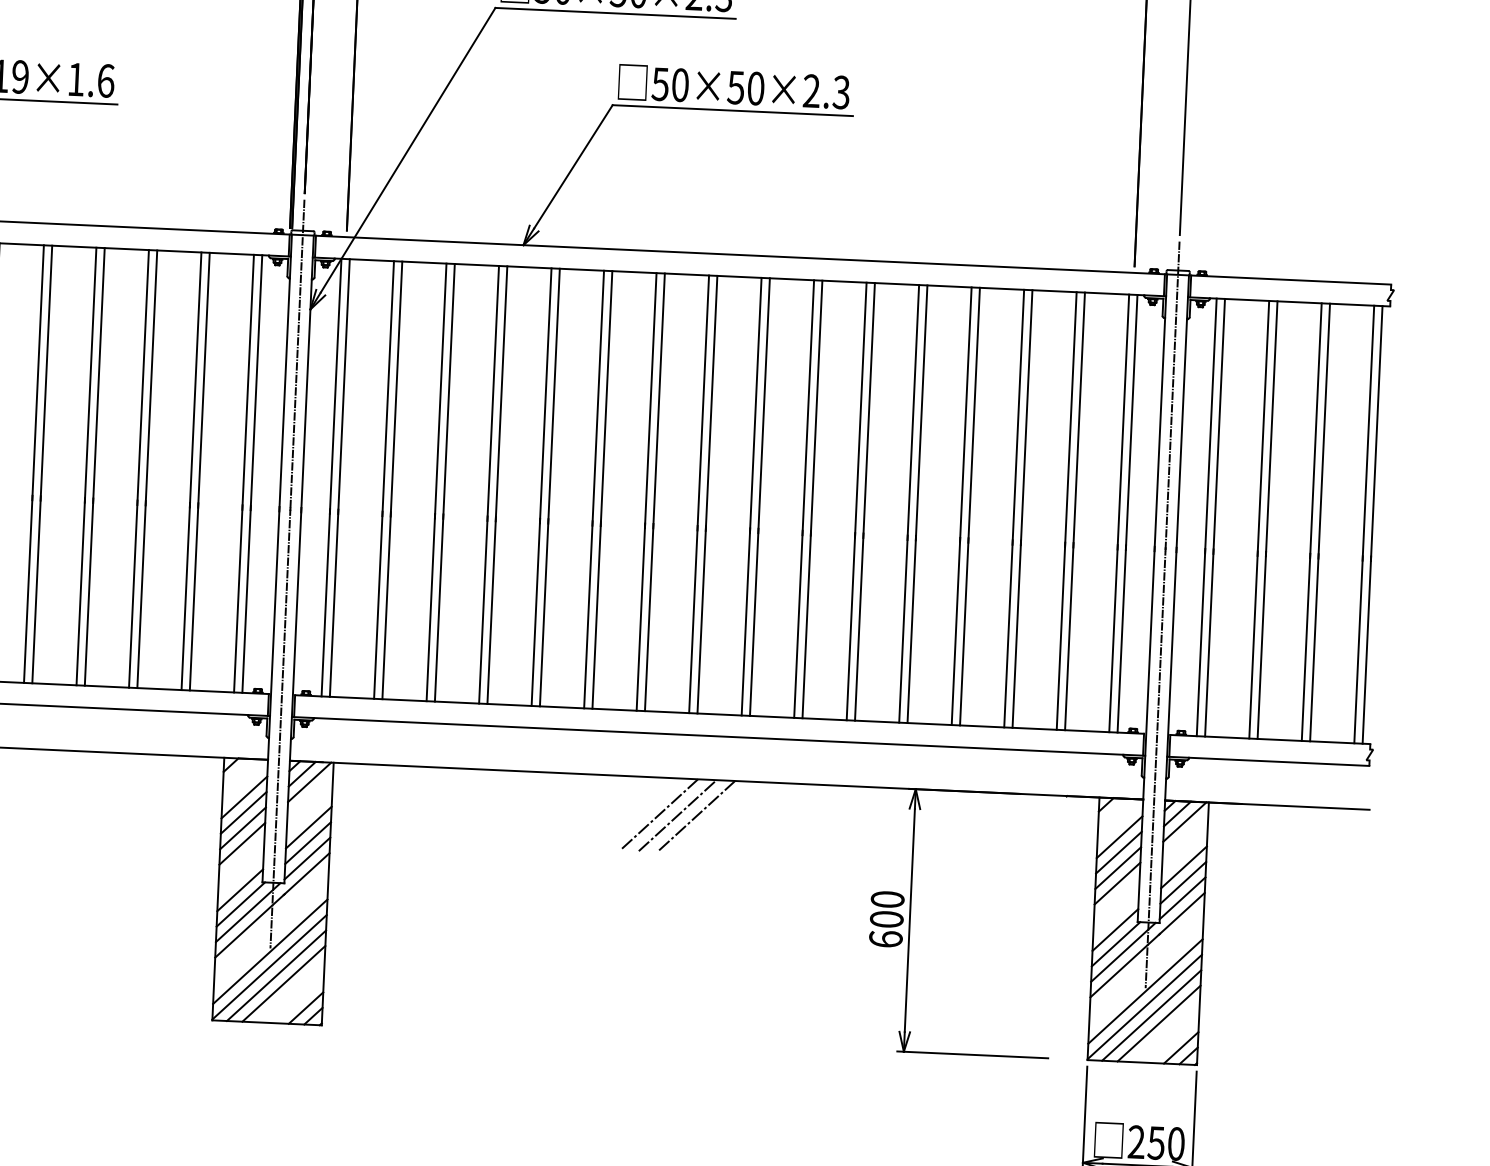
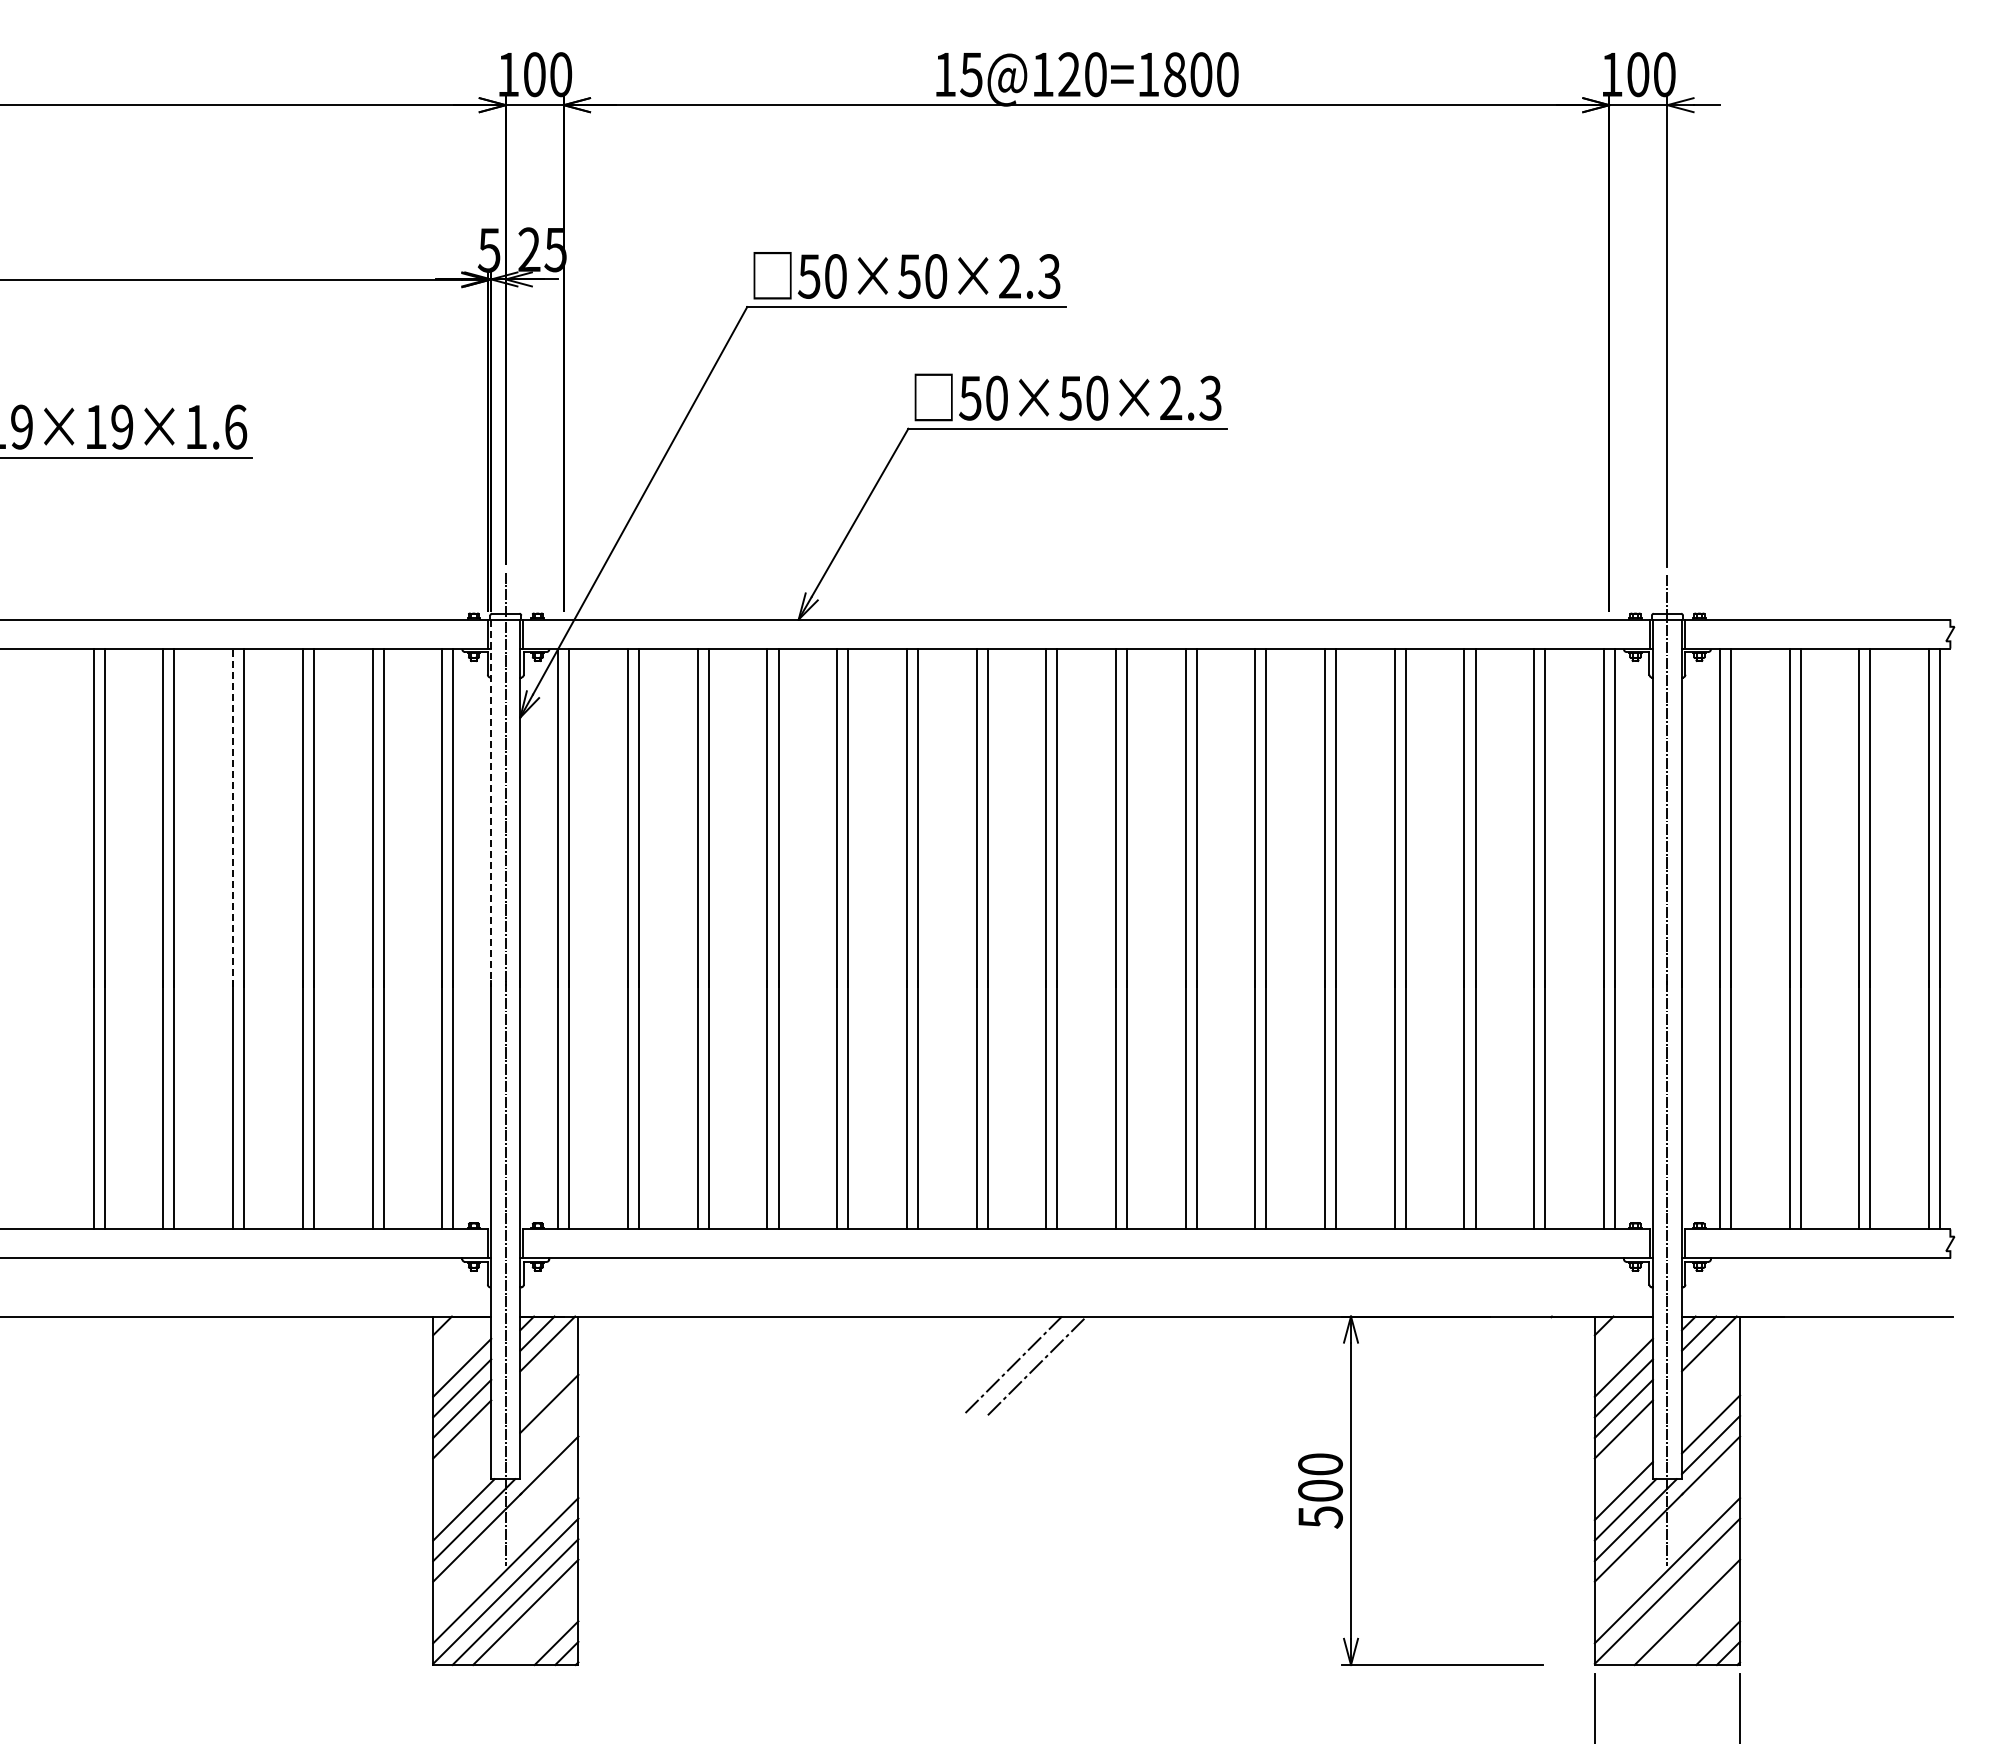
line: (285, 373) -> (491, 803), solid -> dashed
line: (90, 374) -> (233, 817), solid -> dashed
line: (695, 816) -> (1061, 1365), removed
line: (308, 843) -> (549, 1424), removed
line: (307, 858) -> (549, 1444), removed
line: (1183, 867) -> (1710, 1403), removed
line: (240, 890) -> (462, 1491), removed
text: (885, 939) -> (1320, 1517), 600 -> 500
line: (1151, 1015) -> (1677, 1602), removed

